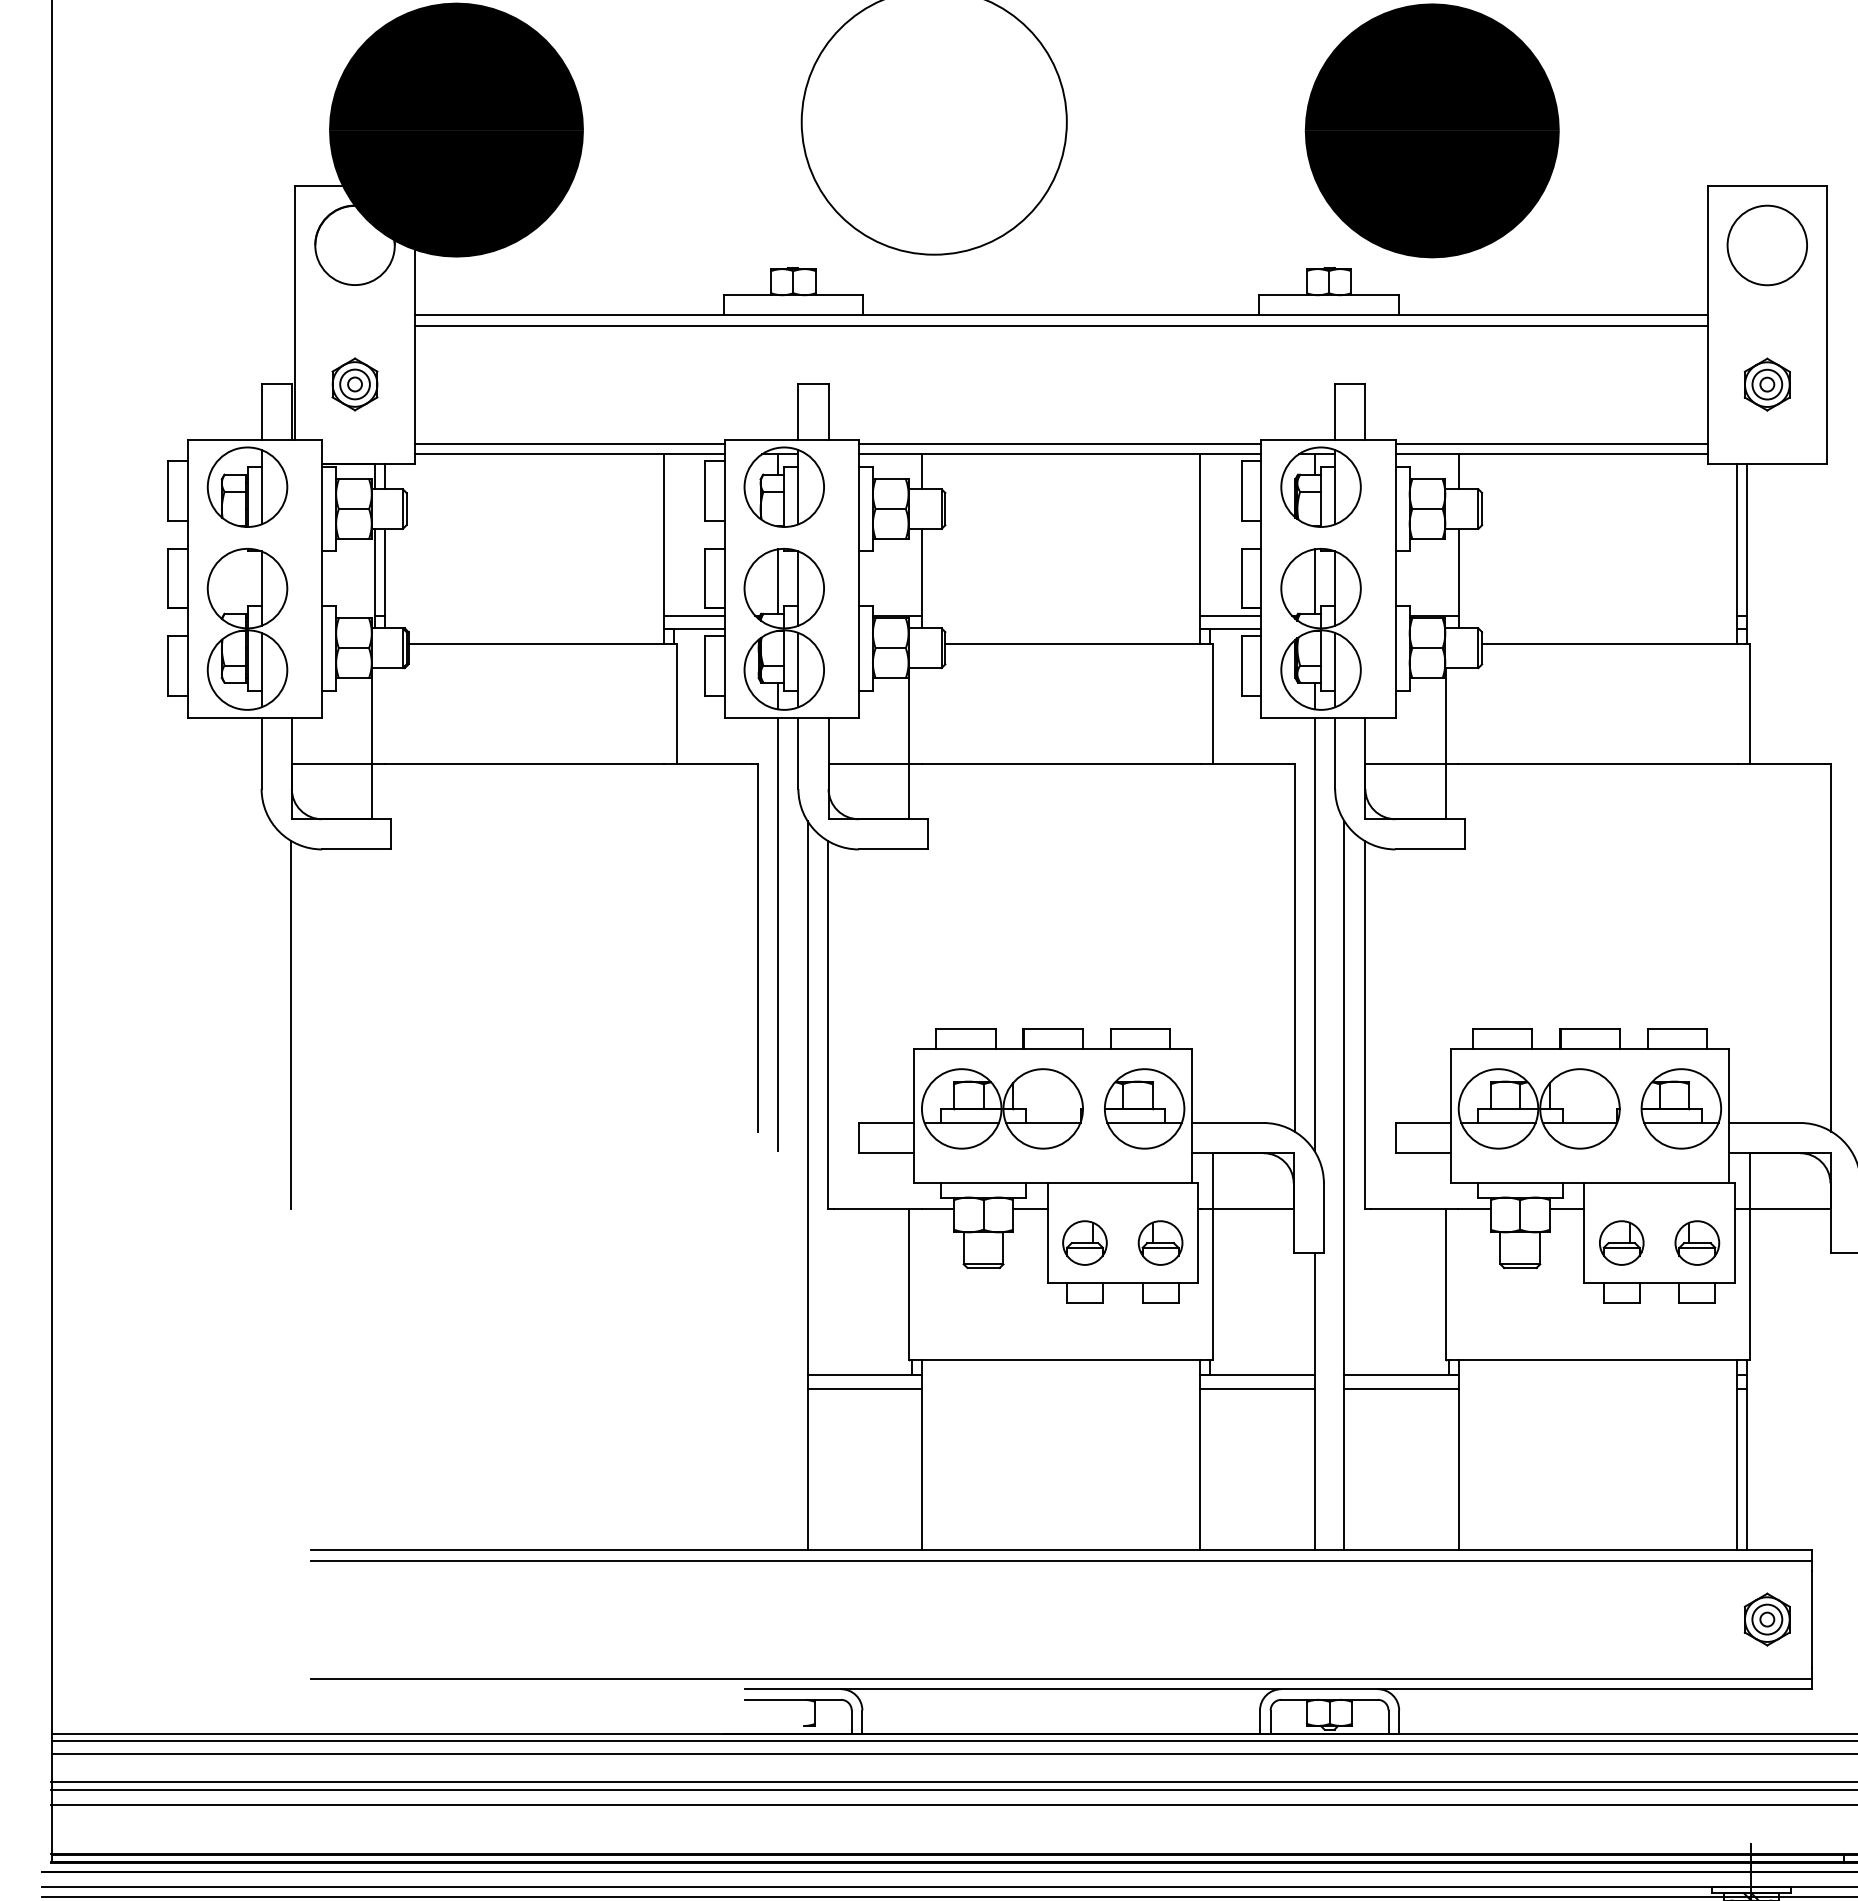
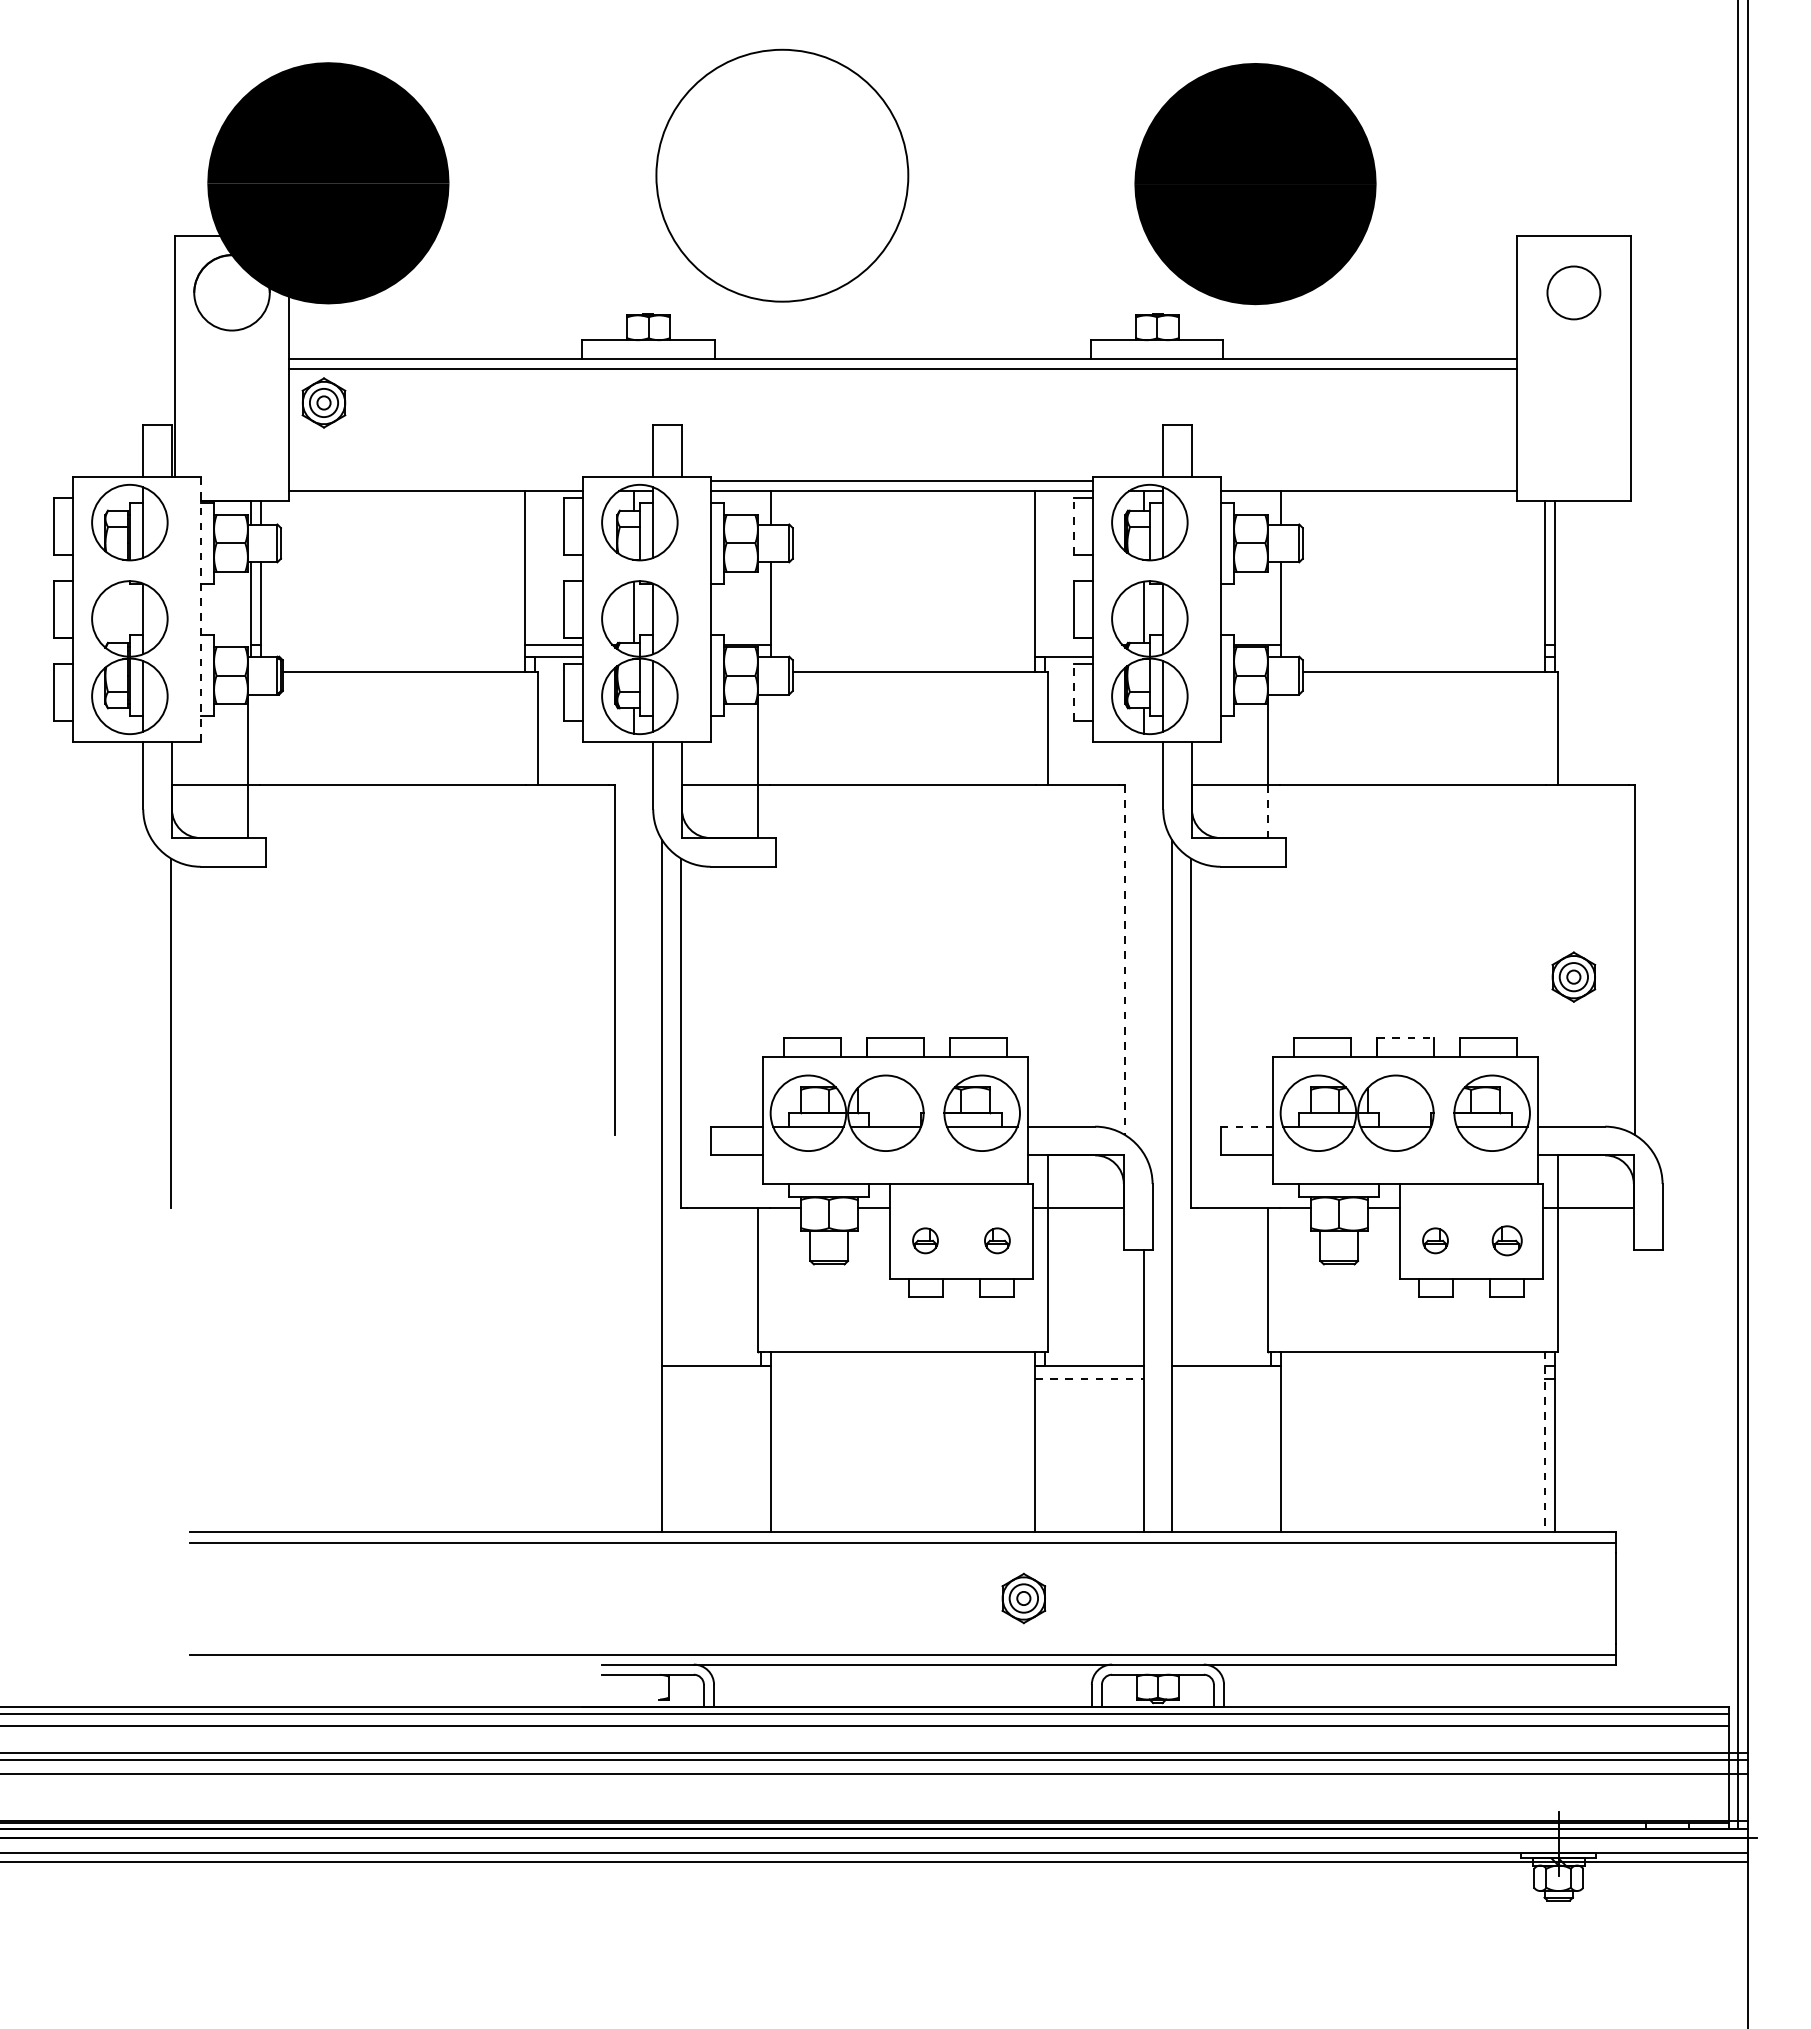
circle: (1766, 245) -> (1573, 292), size x0.7
part: (354, 383) -> (323, 402), moved
part: (1766, 383) -> (1573, 976), moved
line: (569, 443) -> (435, 481), removed
line: (1551, 443) -> (1368, 481), removed
line: (1241, 490) -> (1074, 525), solid -> dashed
line: (321, 579) -> (200, 610), solid -> dashed
line: (1231, 615) -> (1064, 644), removed
line: (1241, 666) -> (1074, 692), solid -> dashed
line: (1445, 792) -> (1268, 812), solid -> dashed
line: (777, 934) -> (633, 947), removed
line: (1314, 934) -> (1143, 947), removed
line: (1294, 948) -> (1124, 960), solid -> dashed
line: (1591, 1029) -> (1406, 1037), solid -> dashed
line: (1423, 1122) -> (1247, 1126), solid -> dashed
part: (1084, 1242) -> (925, 1240), size x0.6
part: (1160, 1242) -> (997, 1240), size x0.6
part: (1621, 1242) -> (1435, 1240), size x0.6
part: (1696, 1242) -> (1506, 1240), size x0.7
line: (864, 1389) -> (716, 1379), removed
line: (1257, 1389) -> (1089, 1379), solid -> dashed
line: (1401, 1389) -> (1226, 1379), removed
line: (1737, 1455) -> (1545, 1442), solid -> dashed
part: (1766, 1619) -> (1023, 1598), moved

